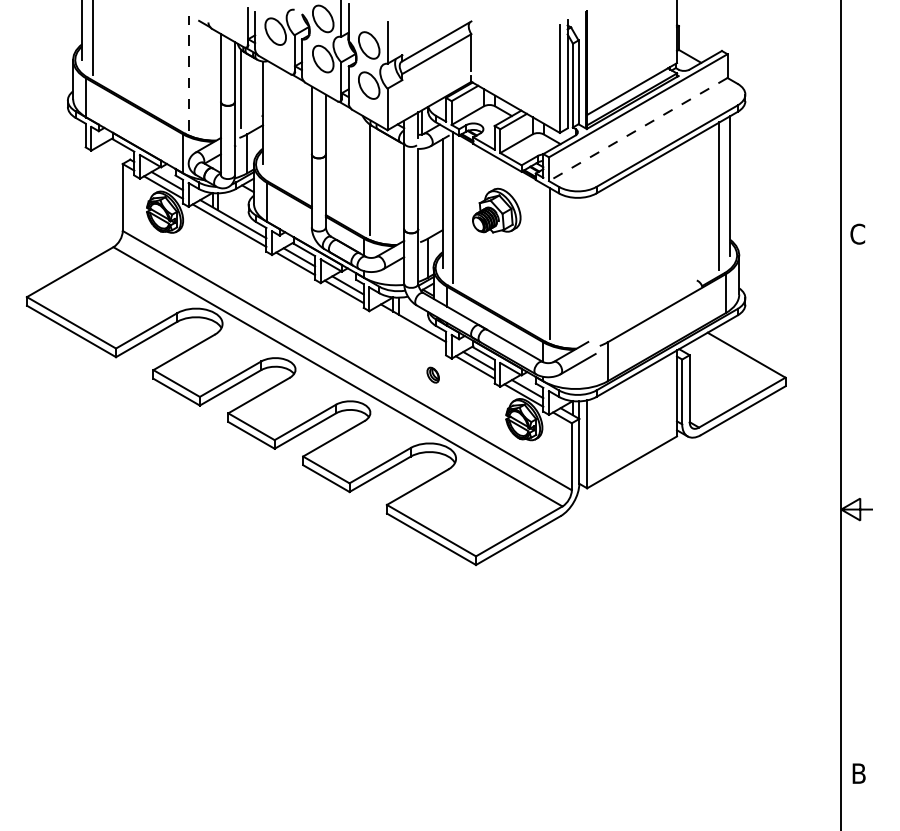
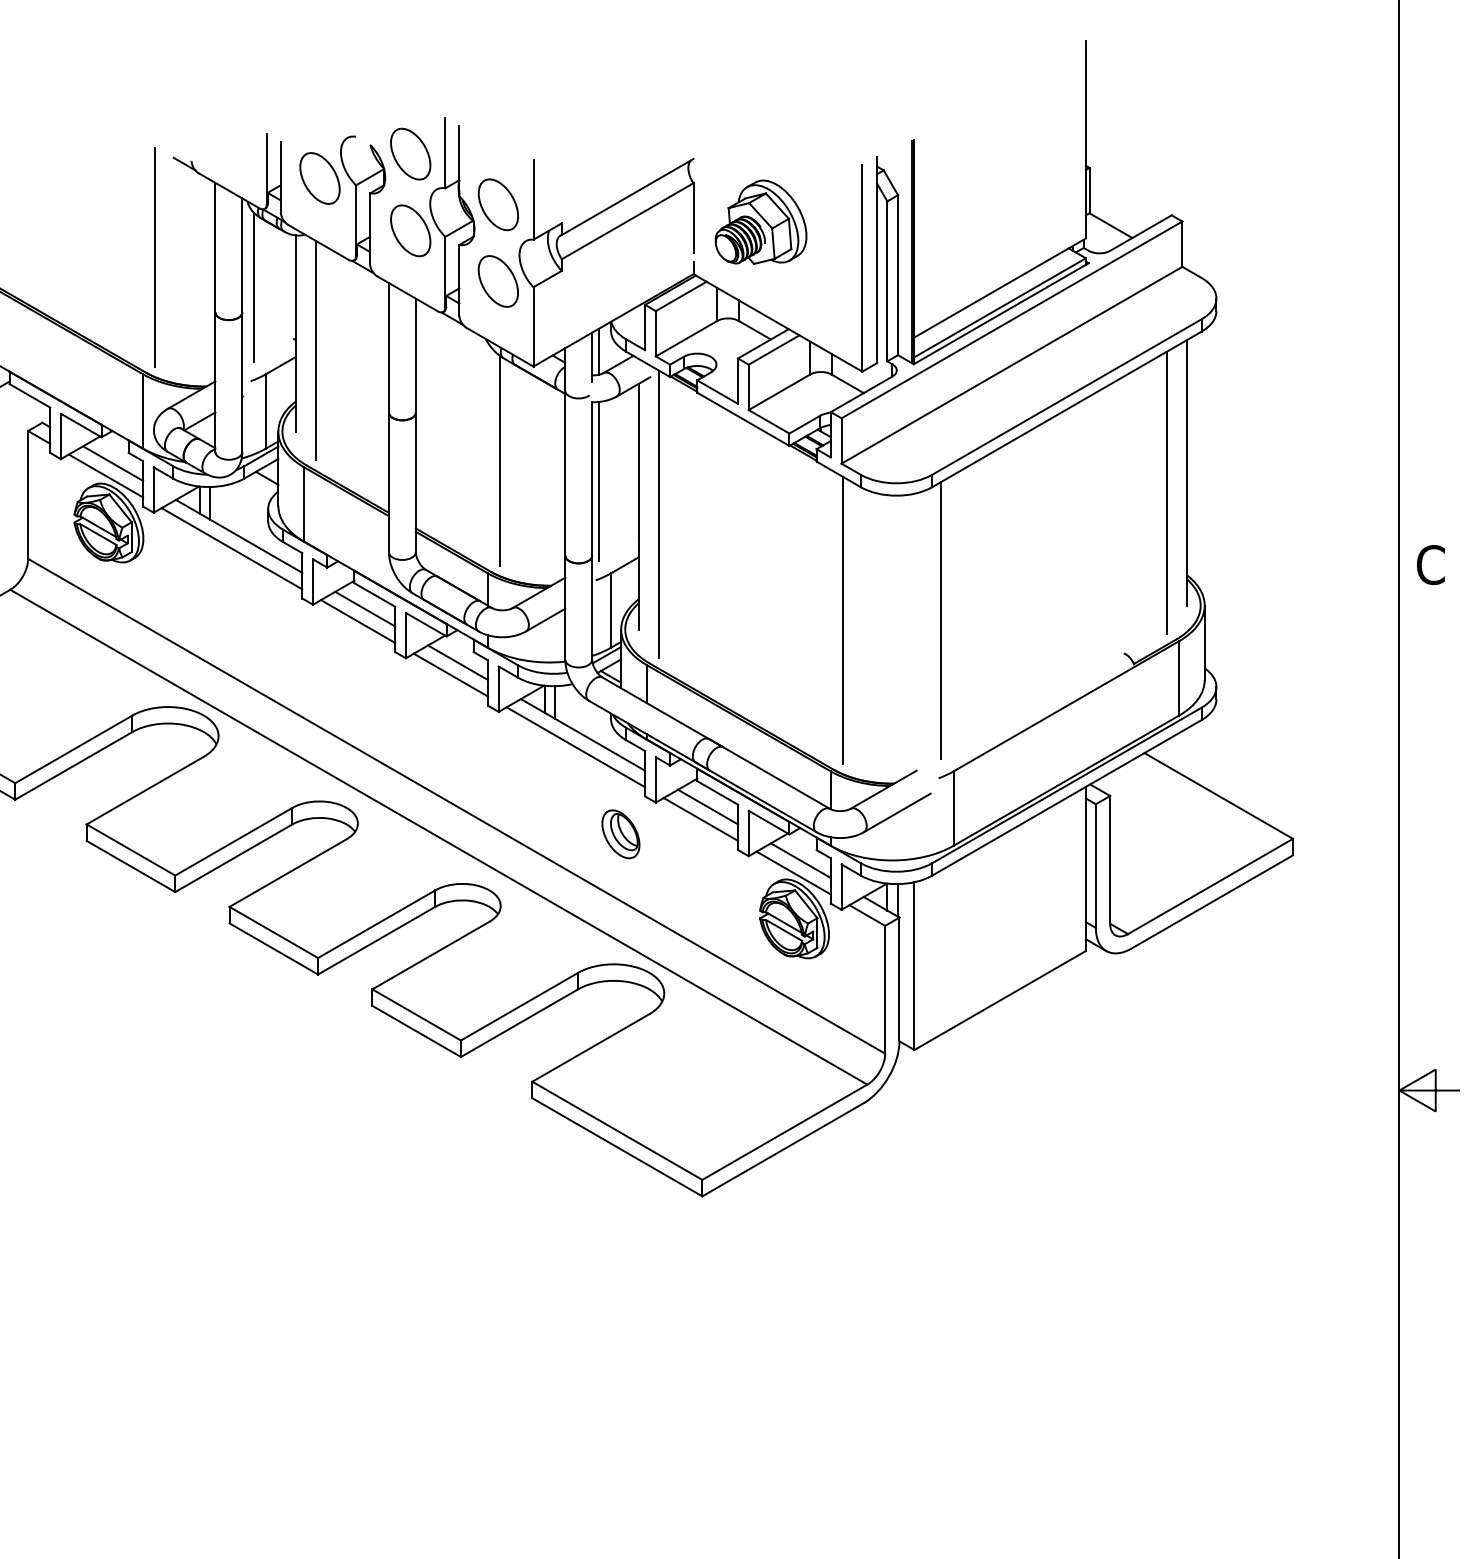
line: (189, 72) -> (155, 256), dashed -> solid
line: (273, 121) -> (315, 349), added
line: (637, 129) -> (1010, 365), dashed -> solid
line: (421, 189) -> (598, 479), added
part: (496, 210) -> (760, 222), moved
line: (601, 262) -> (941, 619), added
line: (409, 329) -> (575, 746), added
part: (432, 374) -> (619, 832), size x1.67

